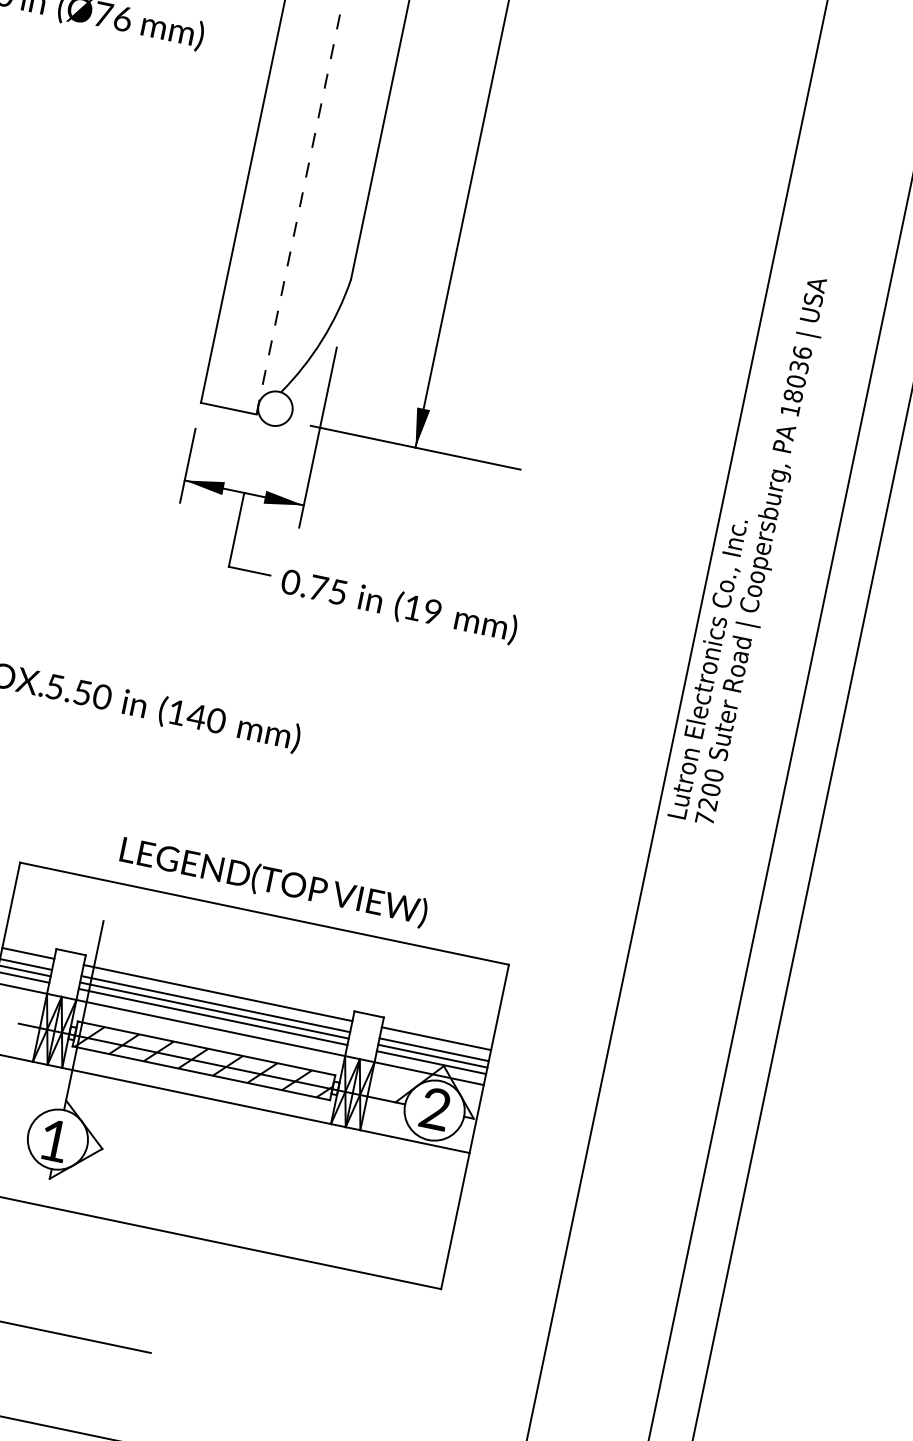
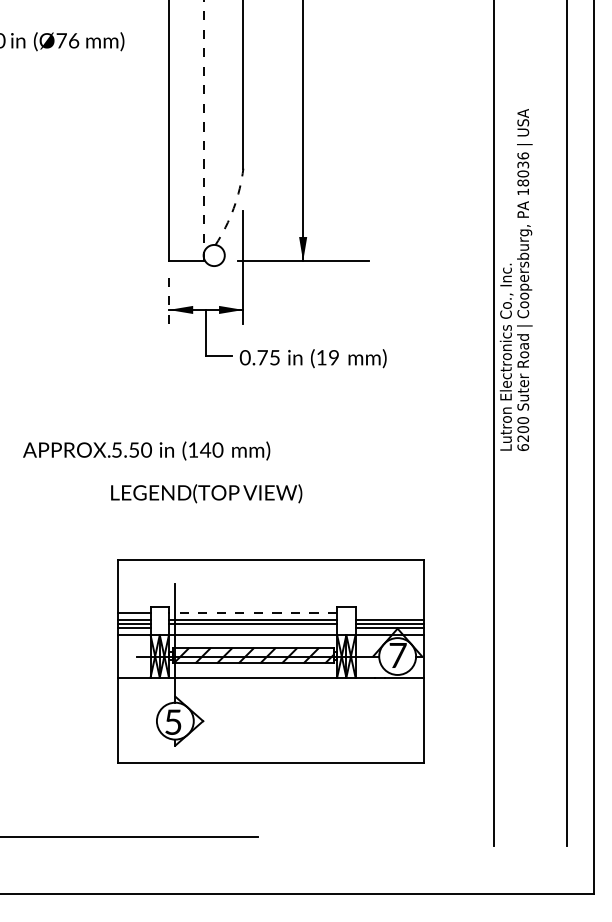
arc: (321, 339) -> (233, 208), solid -> dashed
line: (187, 465) -> (168, 300), solid -> dashed
text: (705, 818) -> (523, 447), 7200 -> 6200
text: (273, 881) -> (206, 493), moved
line: (217, 993) -> (252, 613), solid -> dashed
line: (212, 1017) -> (252, 628), removed
line: (435, 1039) -> (389, 613), removed
text: (435, 1107) -> (397, 654), 2 -> 7
text: (54, 1139) -> (173, 721), 1 -> 5

